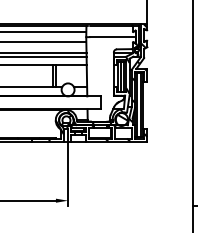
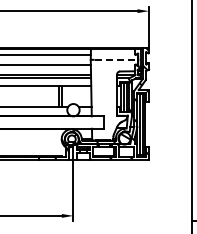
line: (112, 36) -> (115, 59), solid -> dashed

